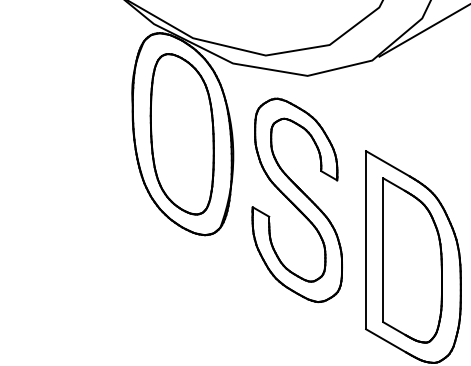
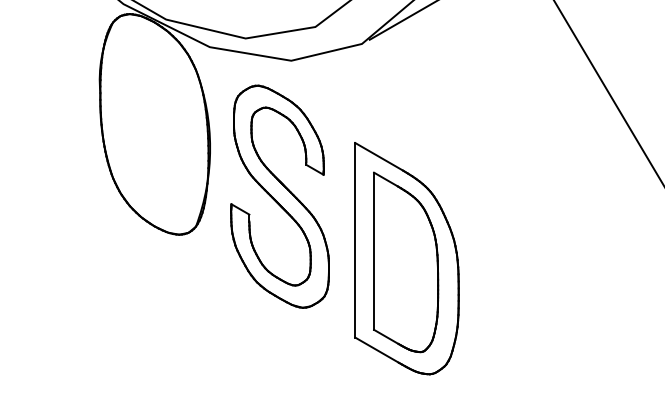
part: (182, 134) -> (154, 124), removed

